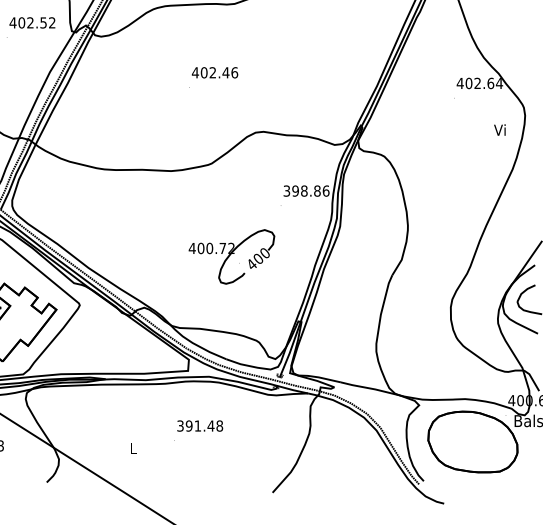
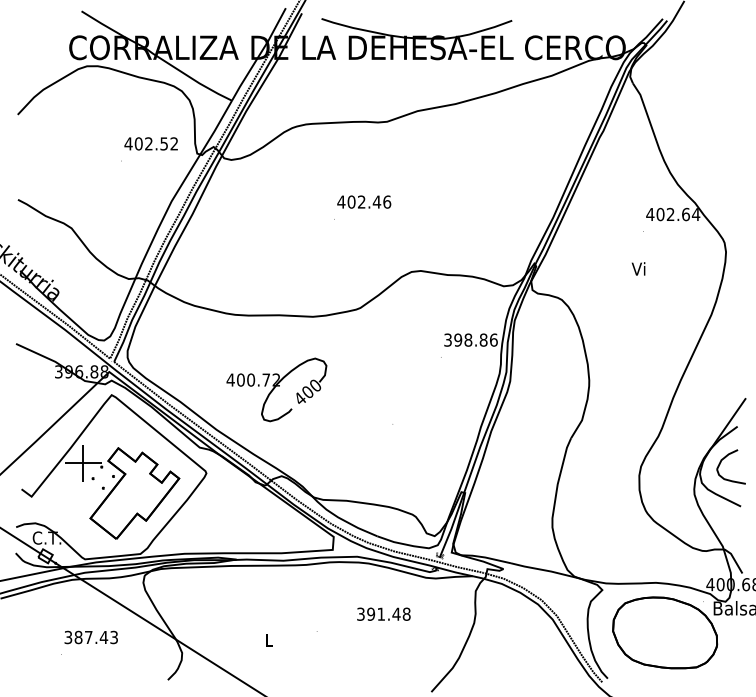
text: (499, 129) -> (638, 268), moved
part: (231, 256) -> (276, 389), moved
text: (199, 425) -> (383, 613), moved

